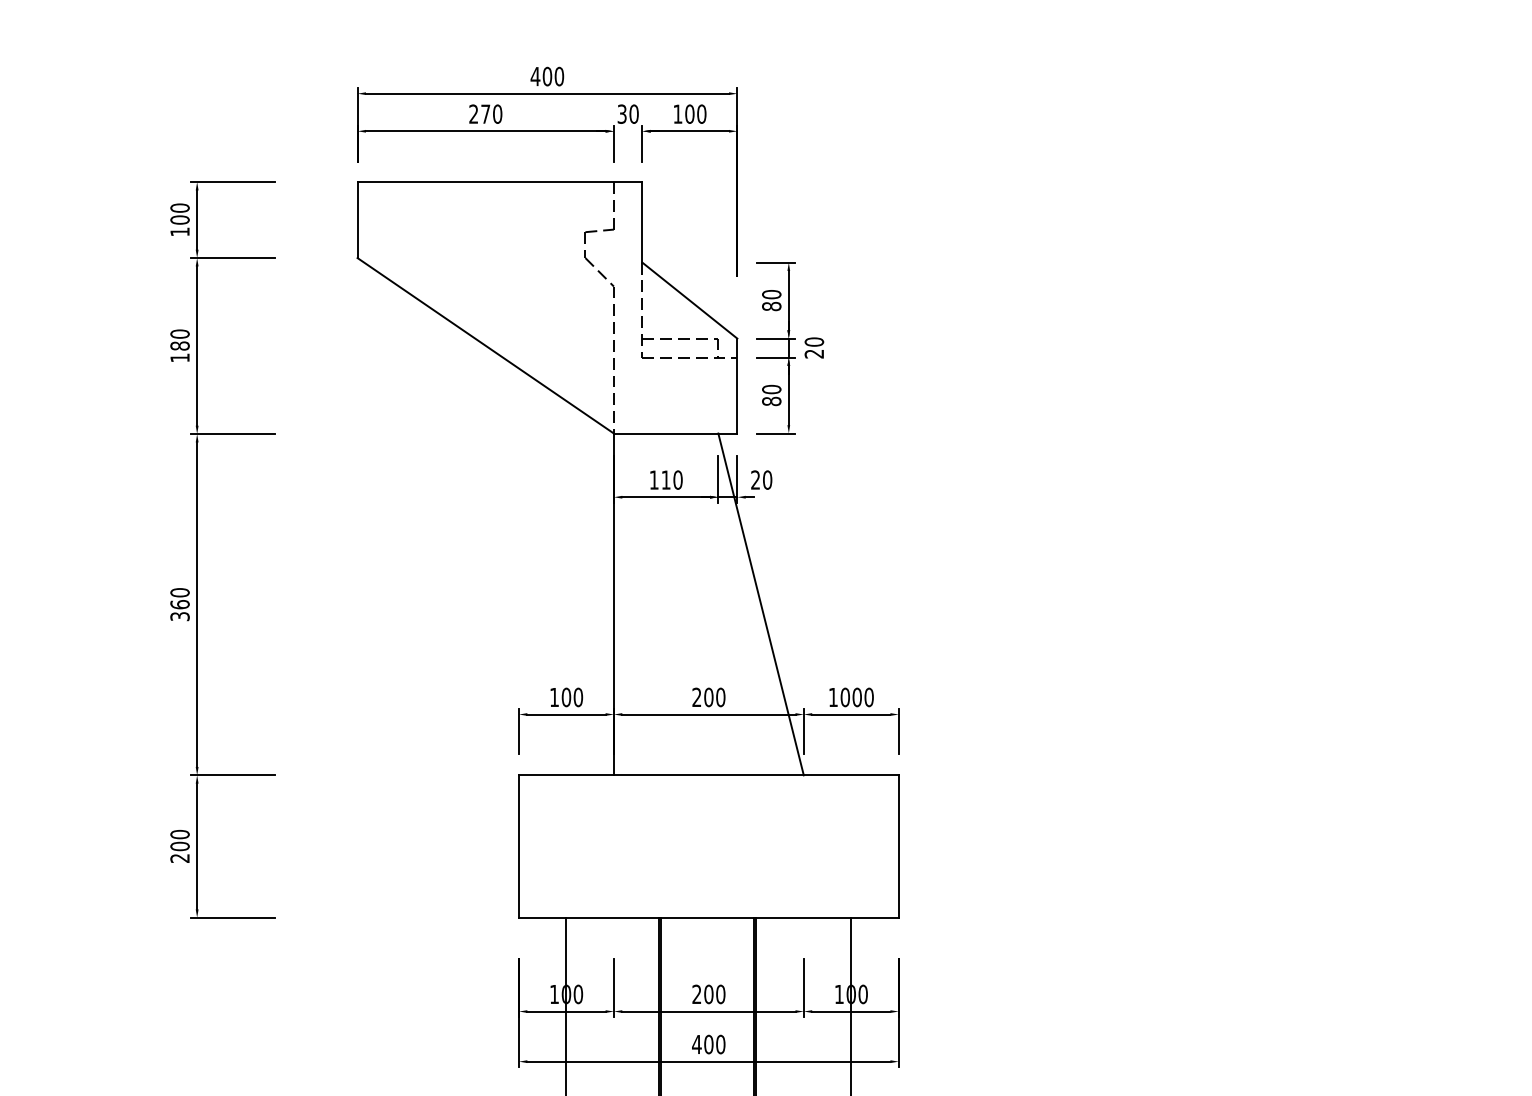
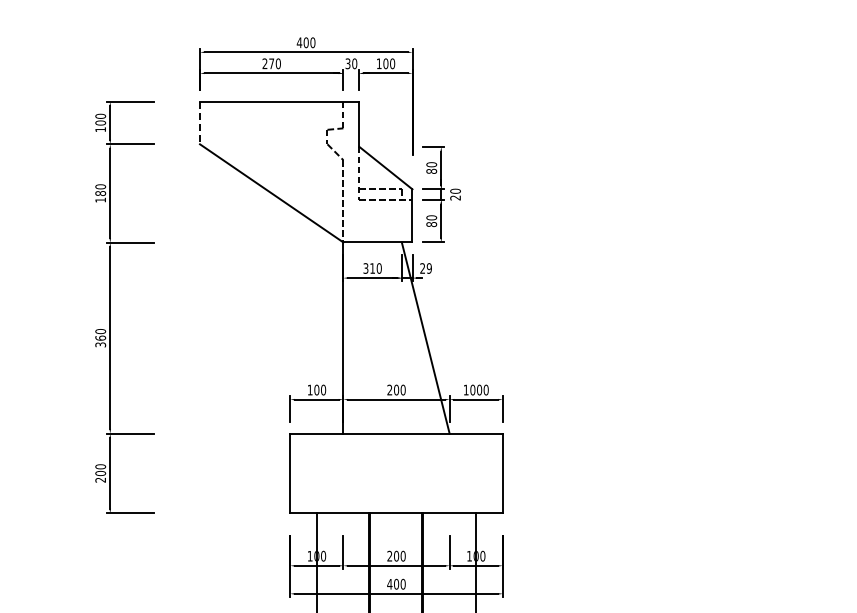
line: (358, 220) -> (200, 123), solid -> dashed
text: (653, 480) -> (365, 268), 110 -> 310
text: (766, 480) -> (428, 268), 20 -> 29

